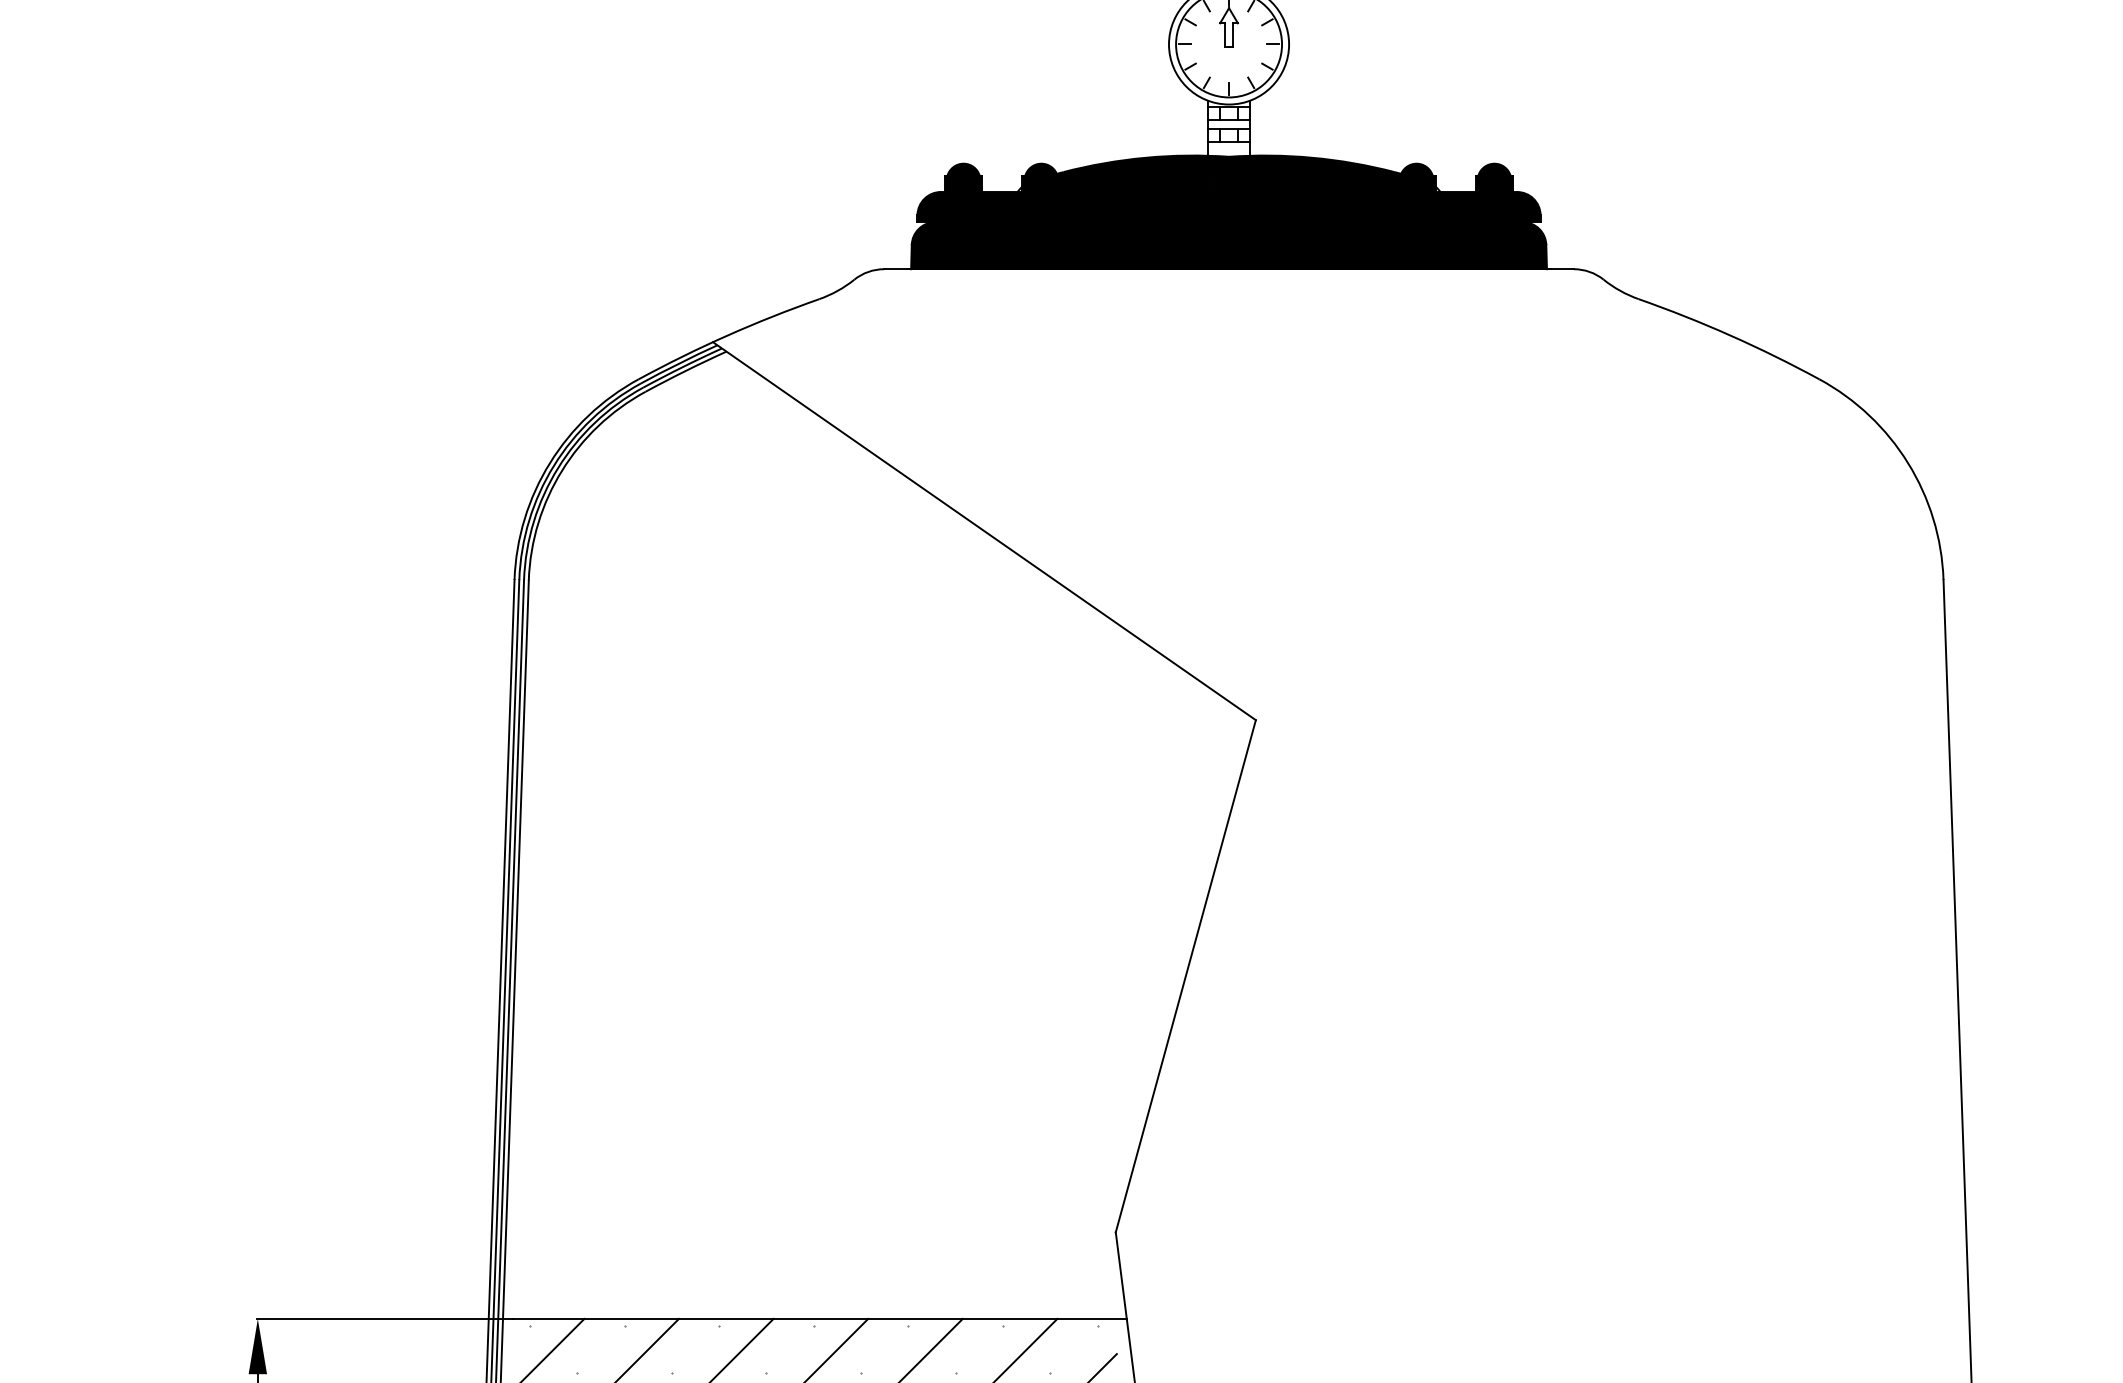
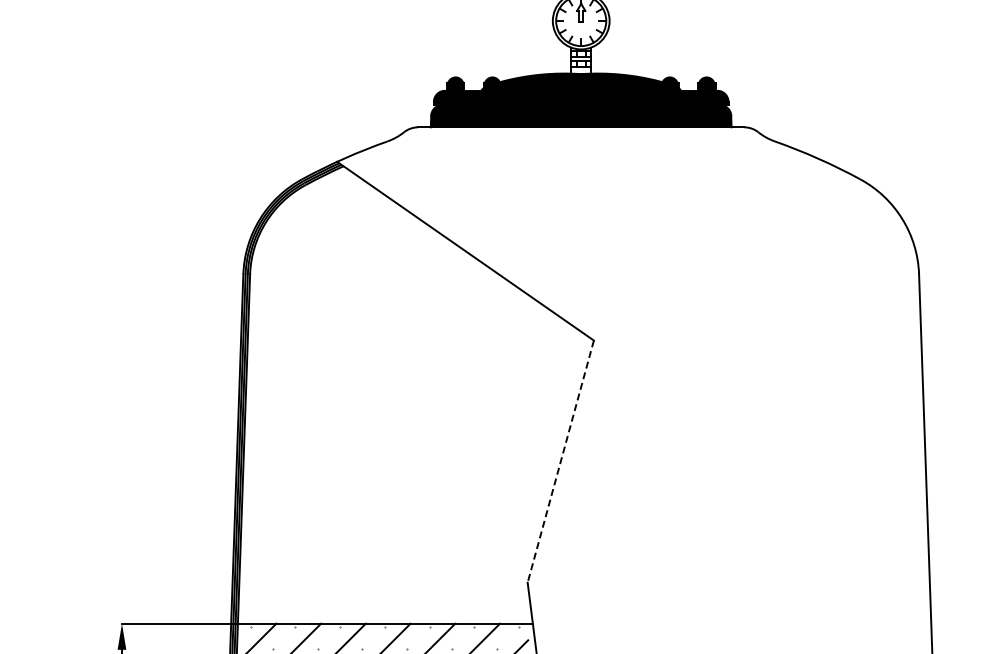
line: (1185, 975) -> (560, 461), solid -> dashed

